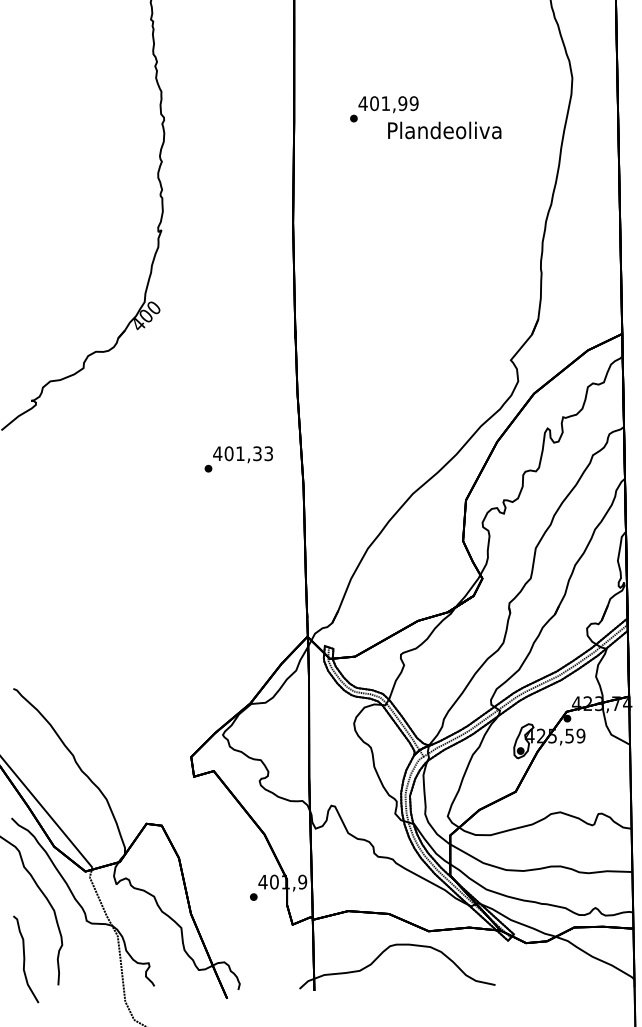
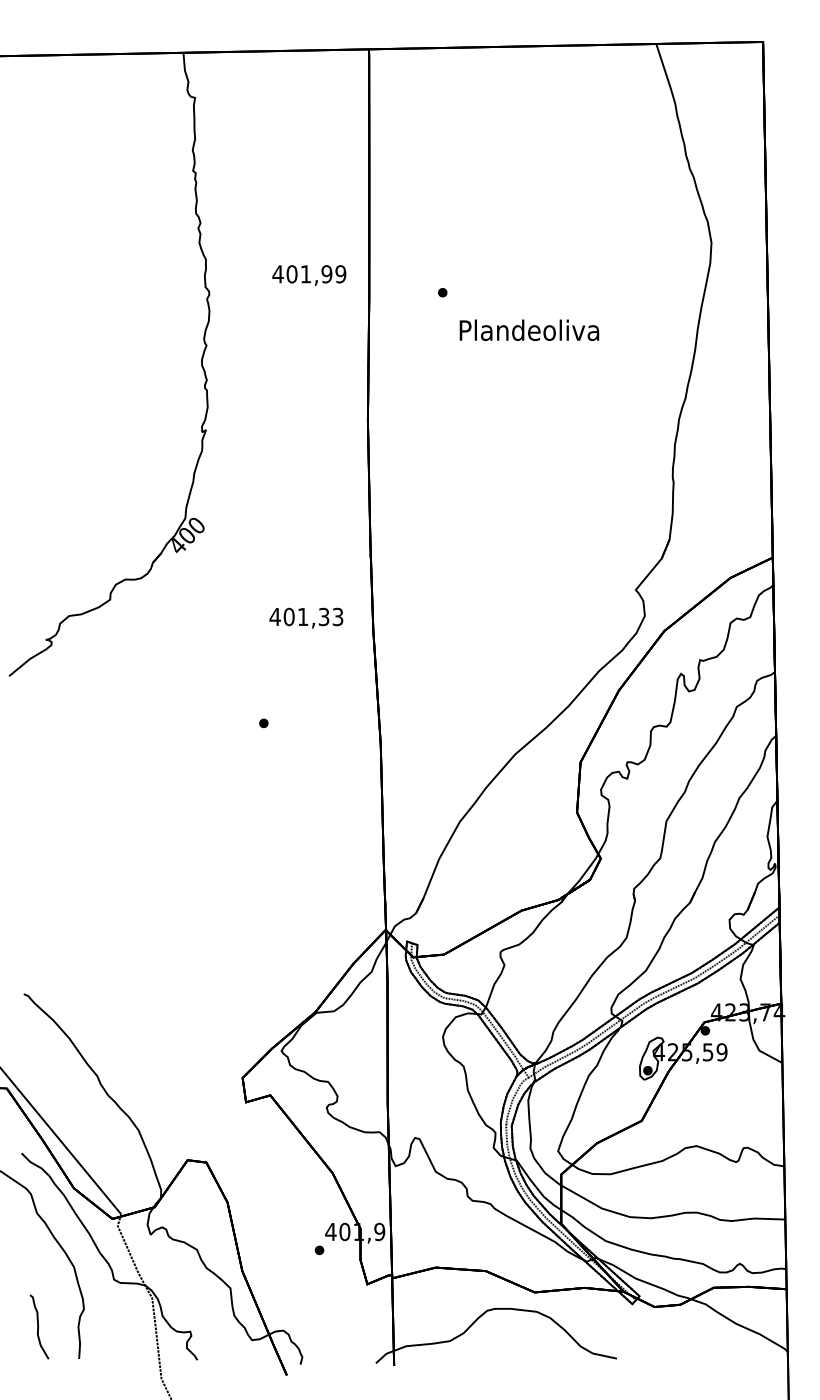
text: (388, 104) -> (309, 275), moved
text: (444, 129) -> (529, 329), moved
text: (243, 454) -> (306, 617), moved
part: (26, 958) -> (39, 1326), size x0.6

